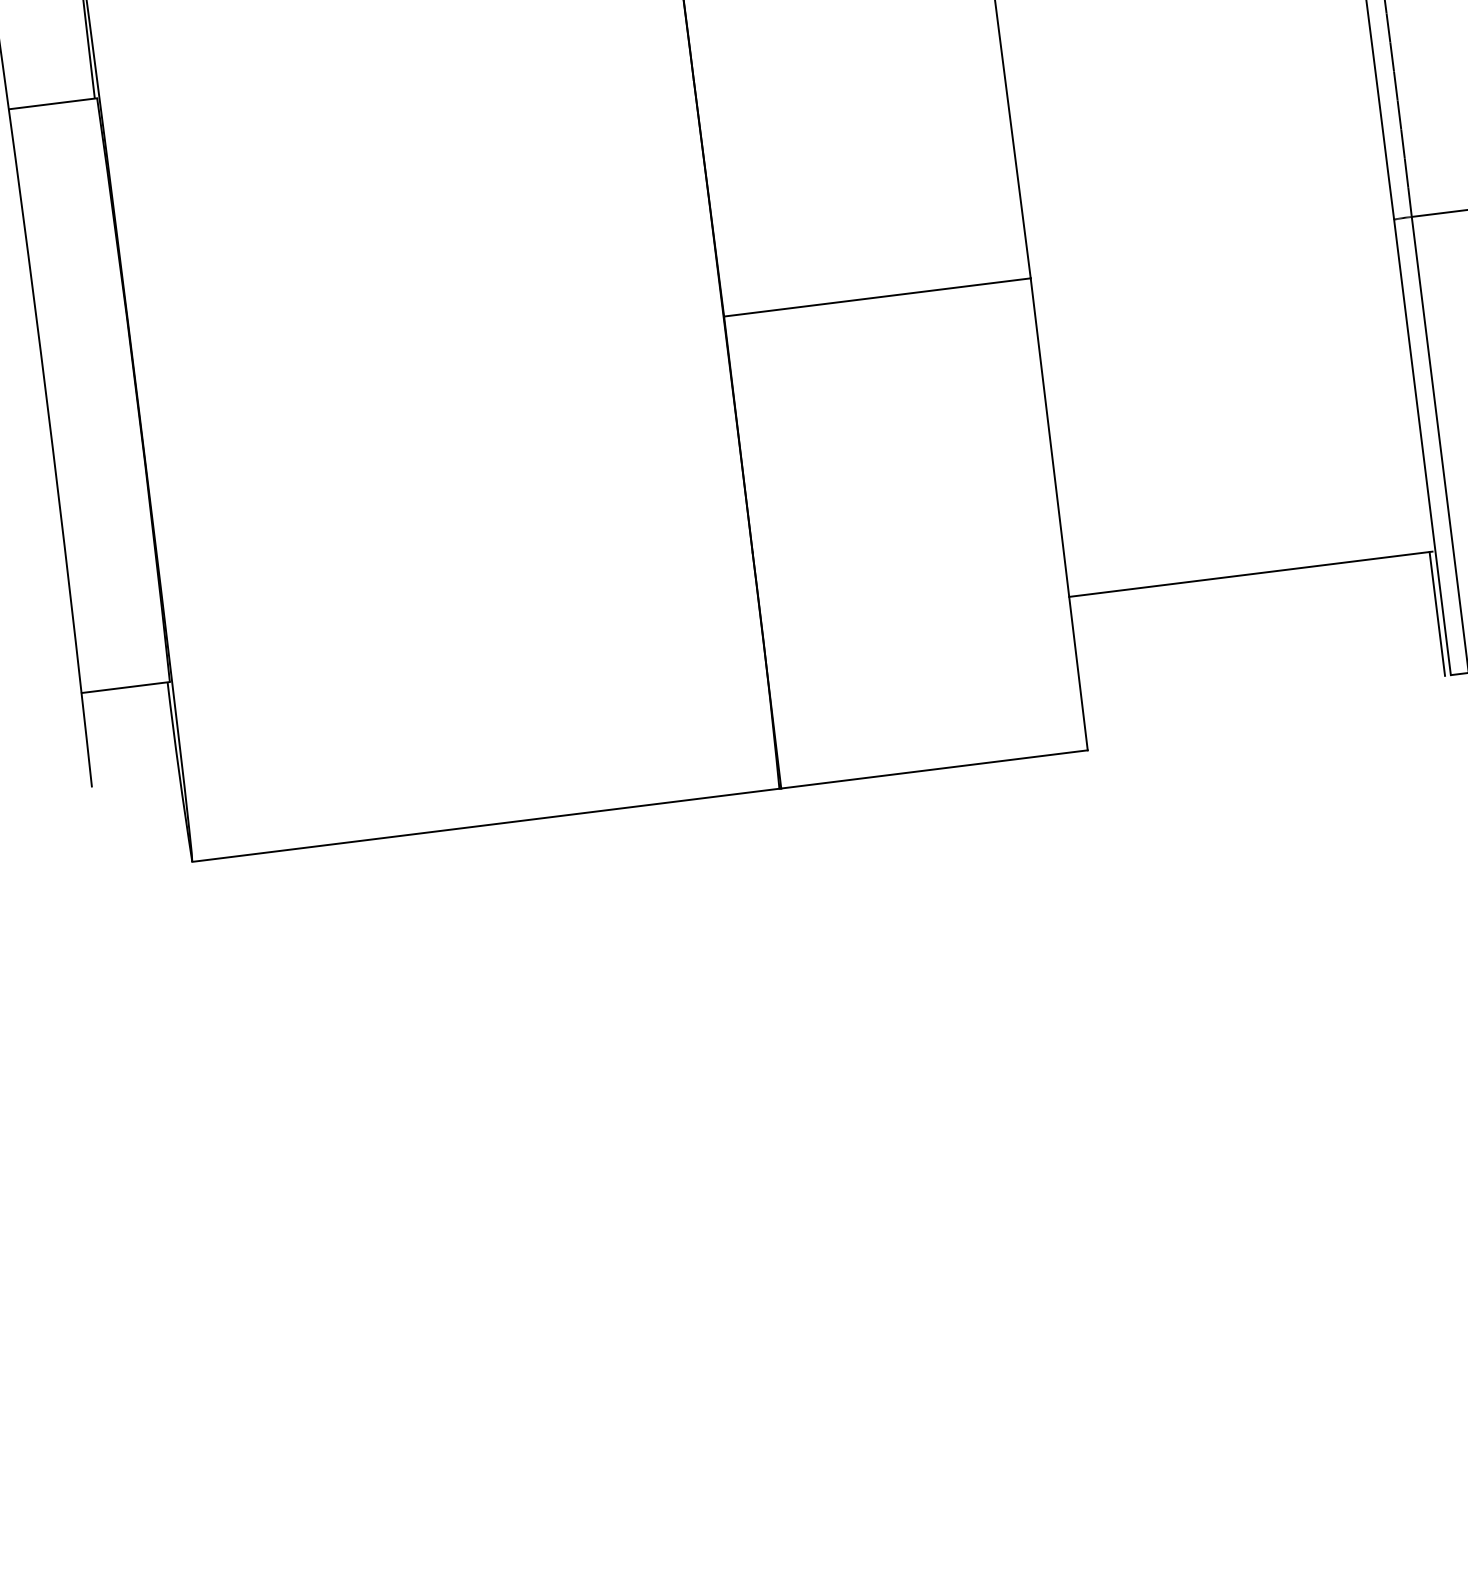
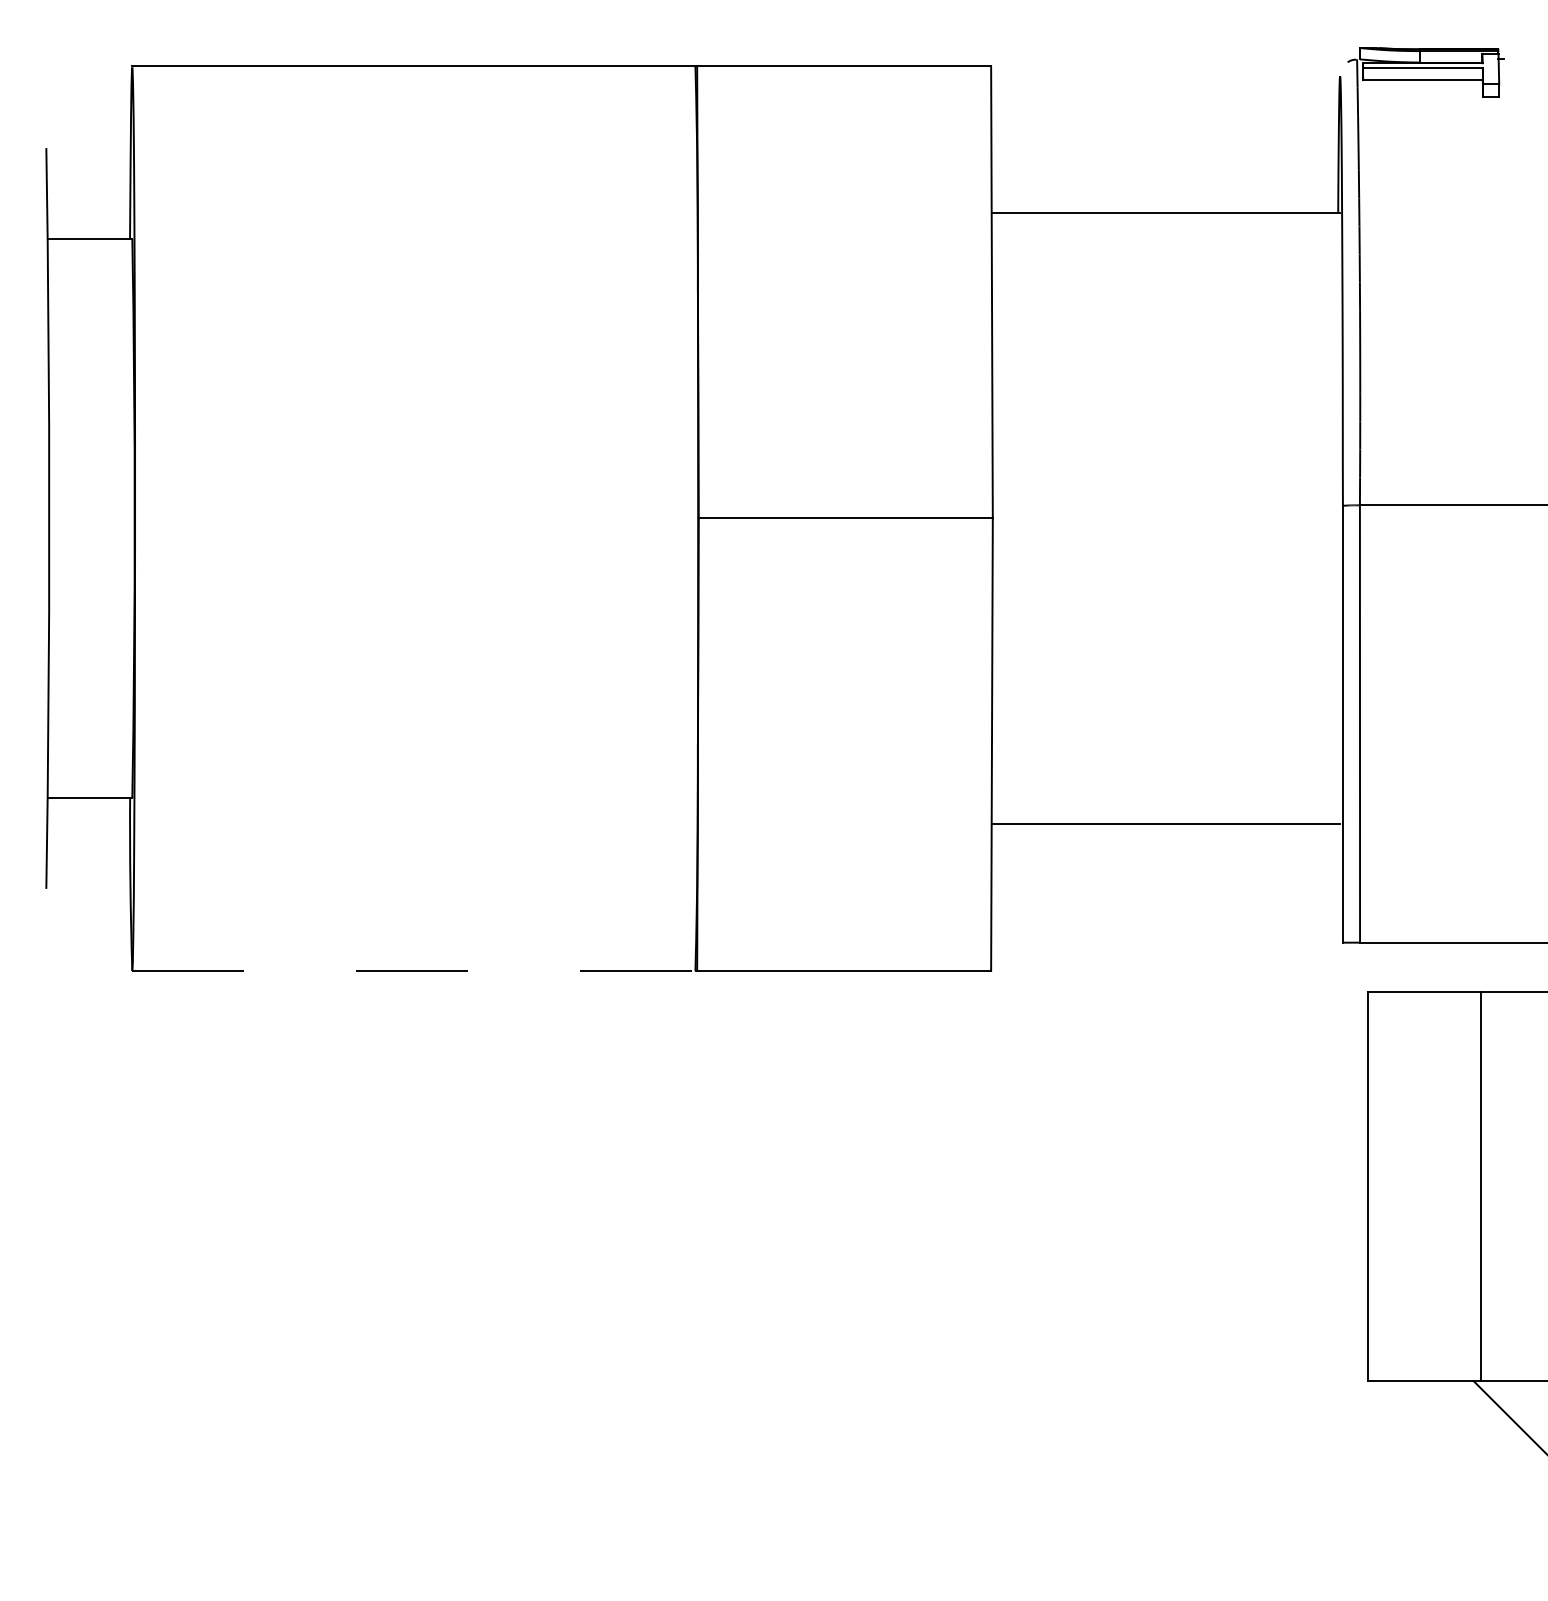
line: (1437, 613) -> (1337, 882), removed
line: (485, 824) -> (413, 970), solid -> dashed

